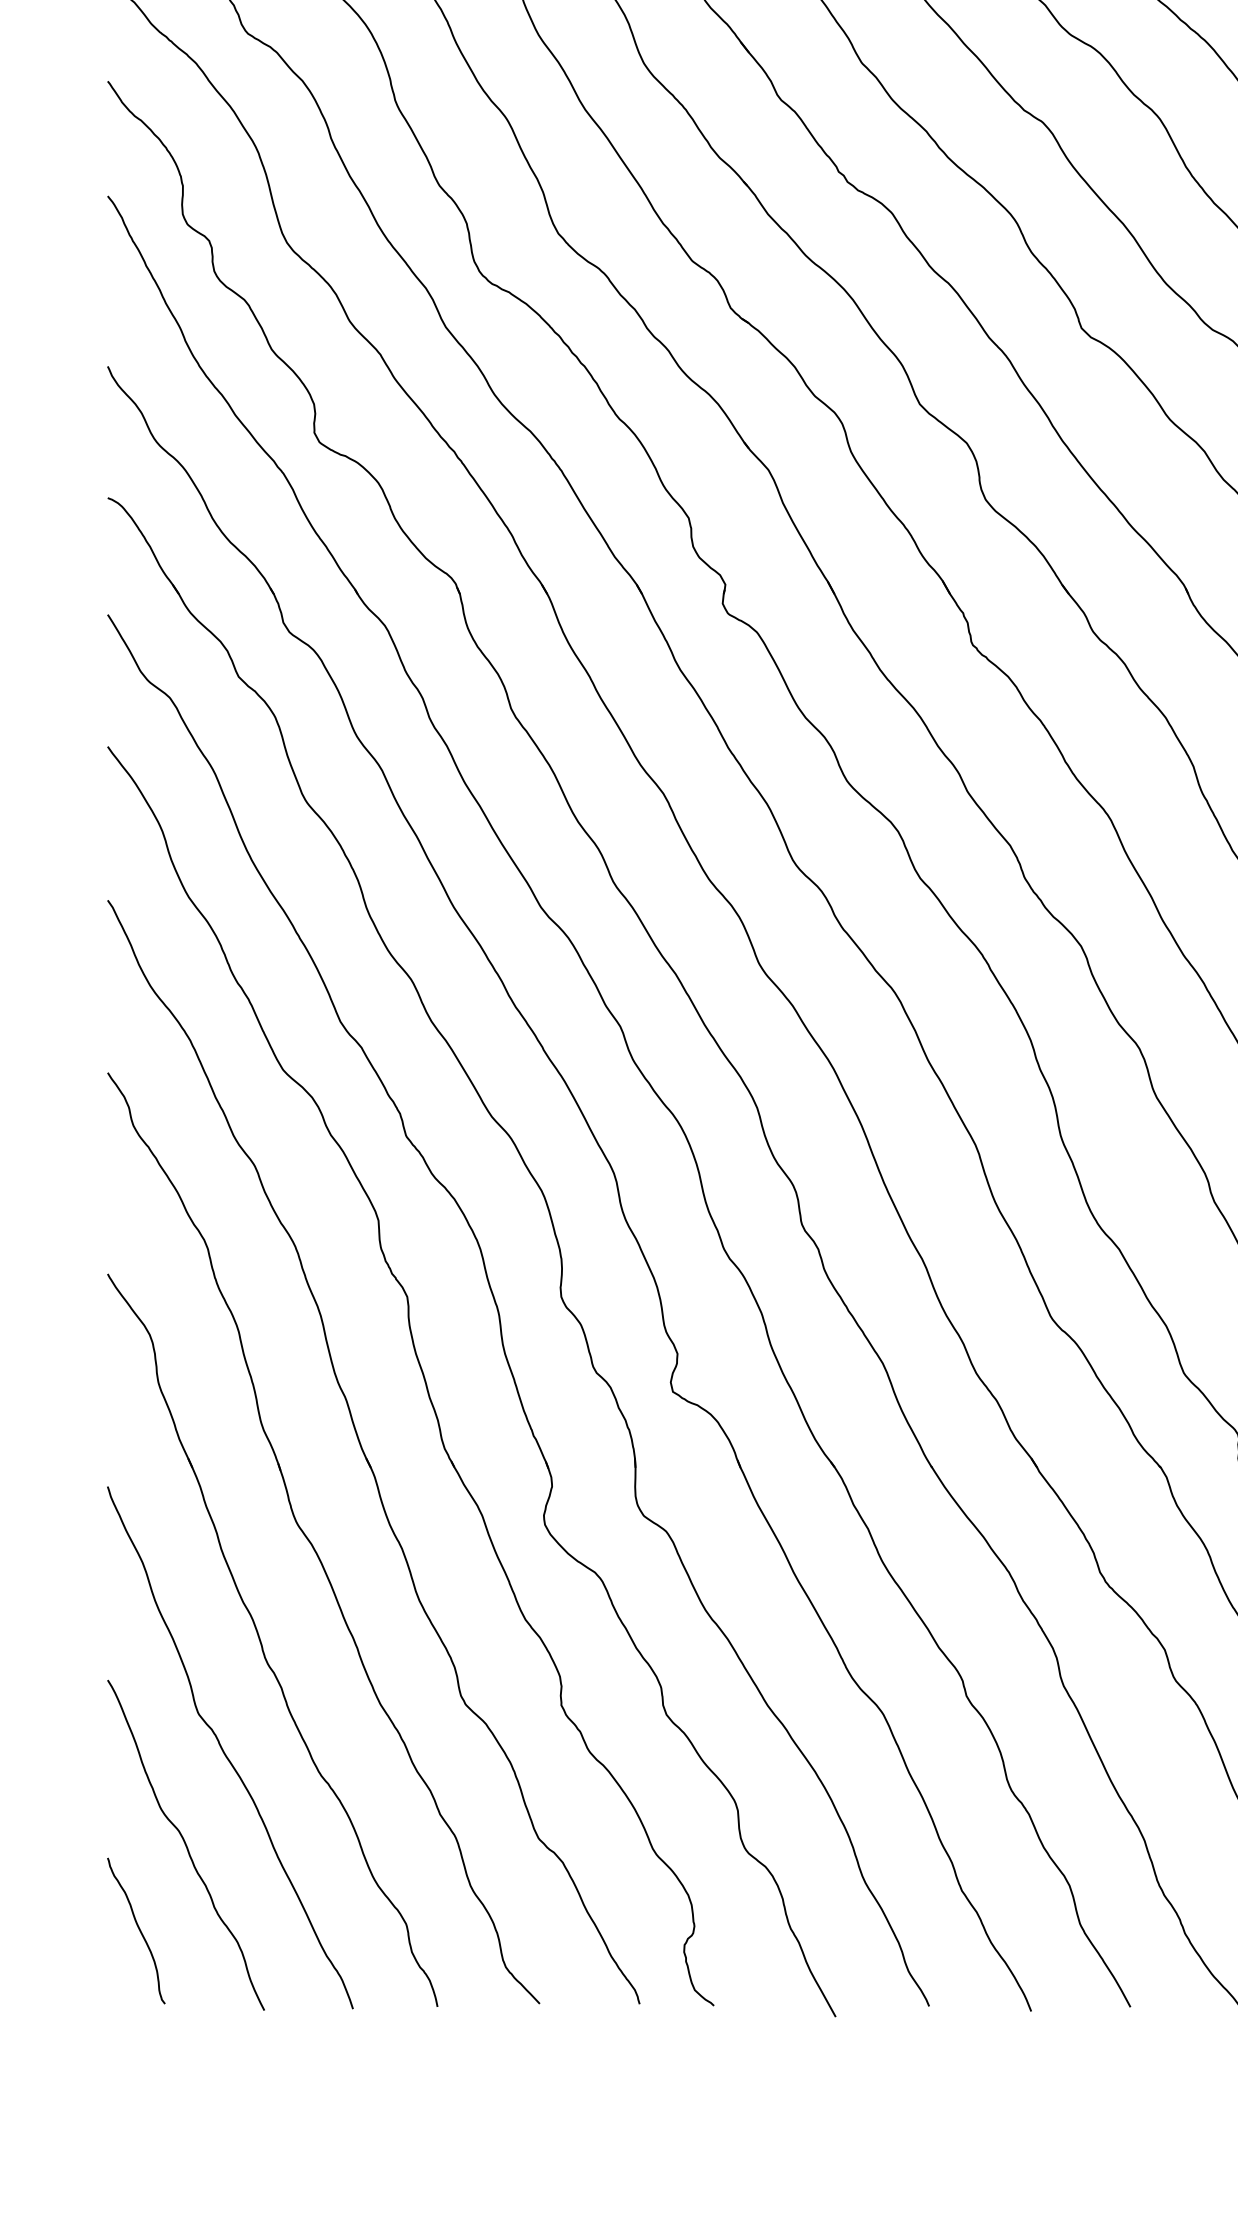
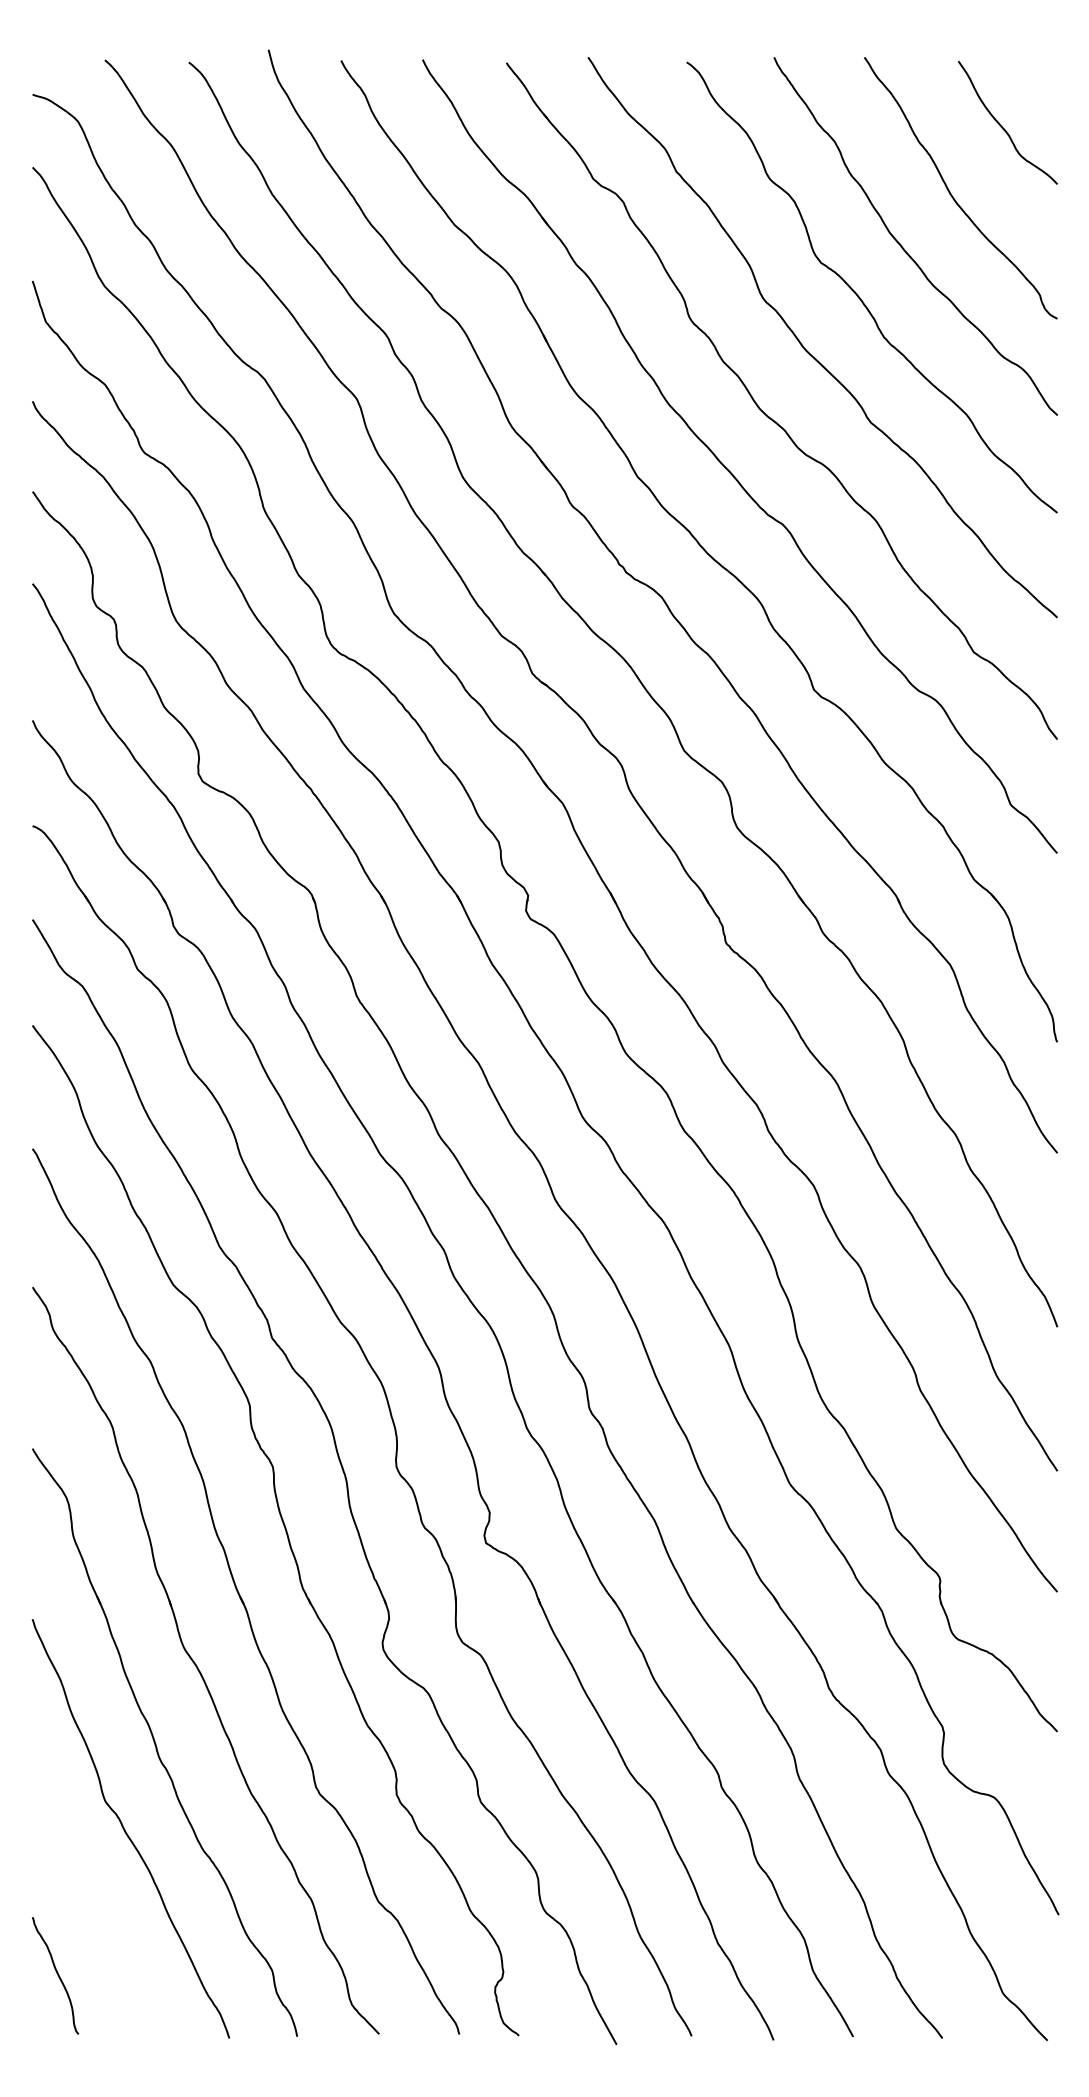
curve: (186, 1844) -> (95, 1906), removed

